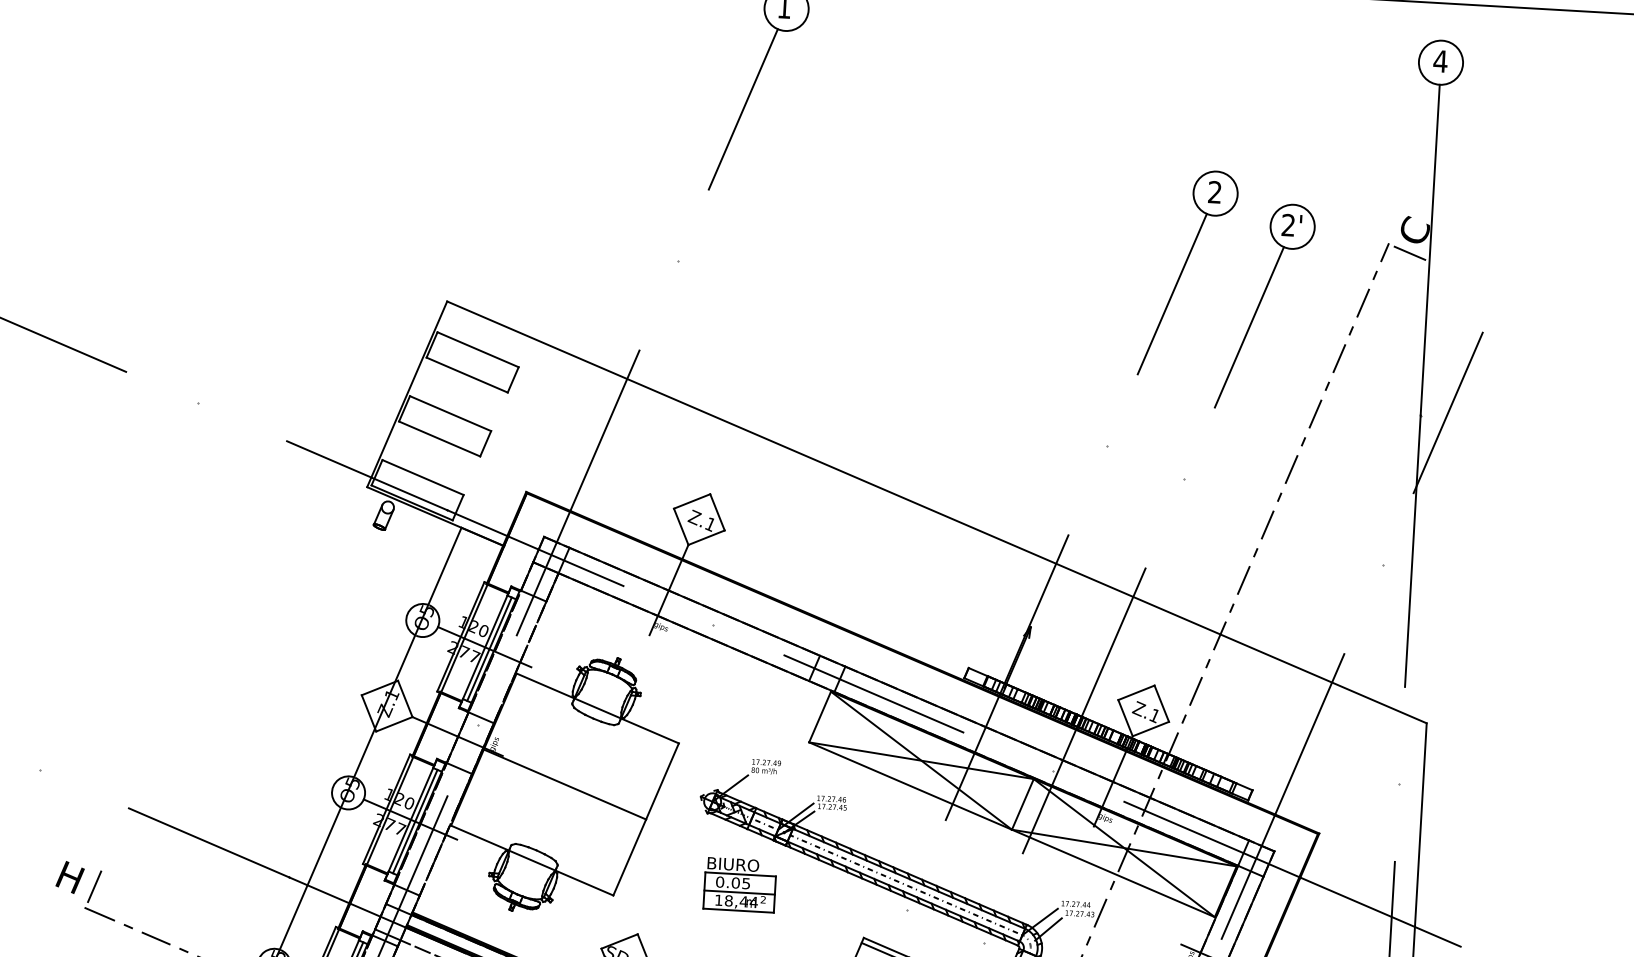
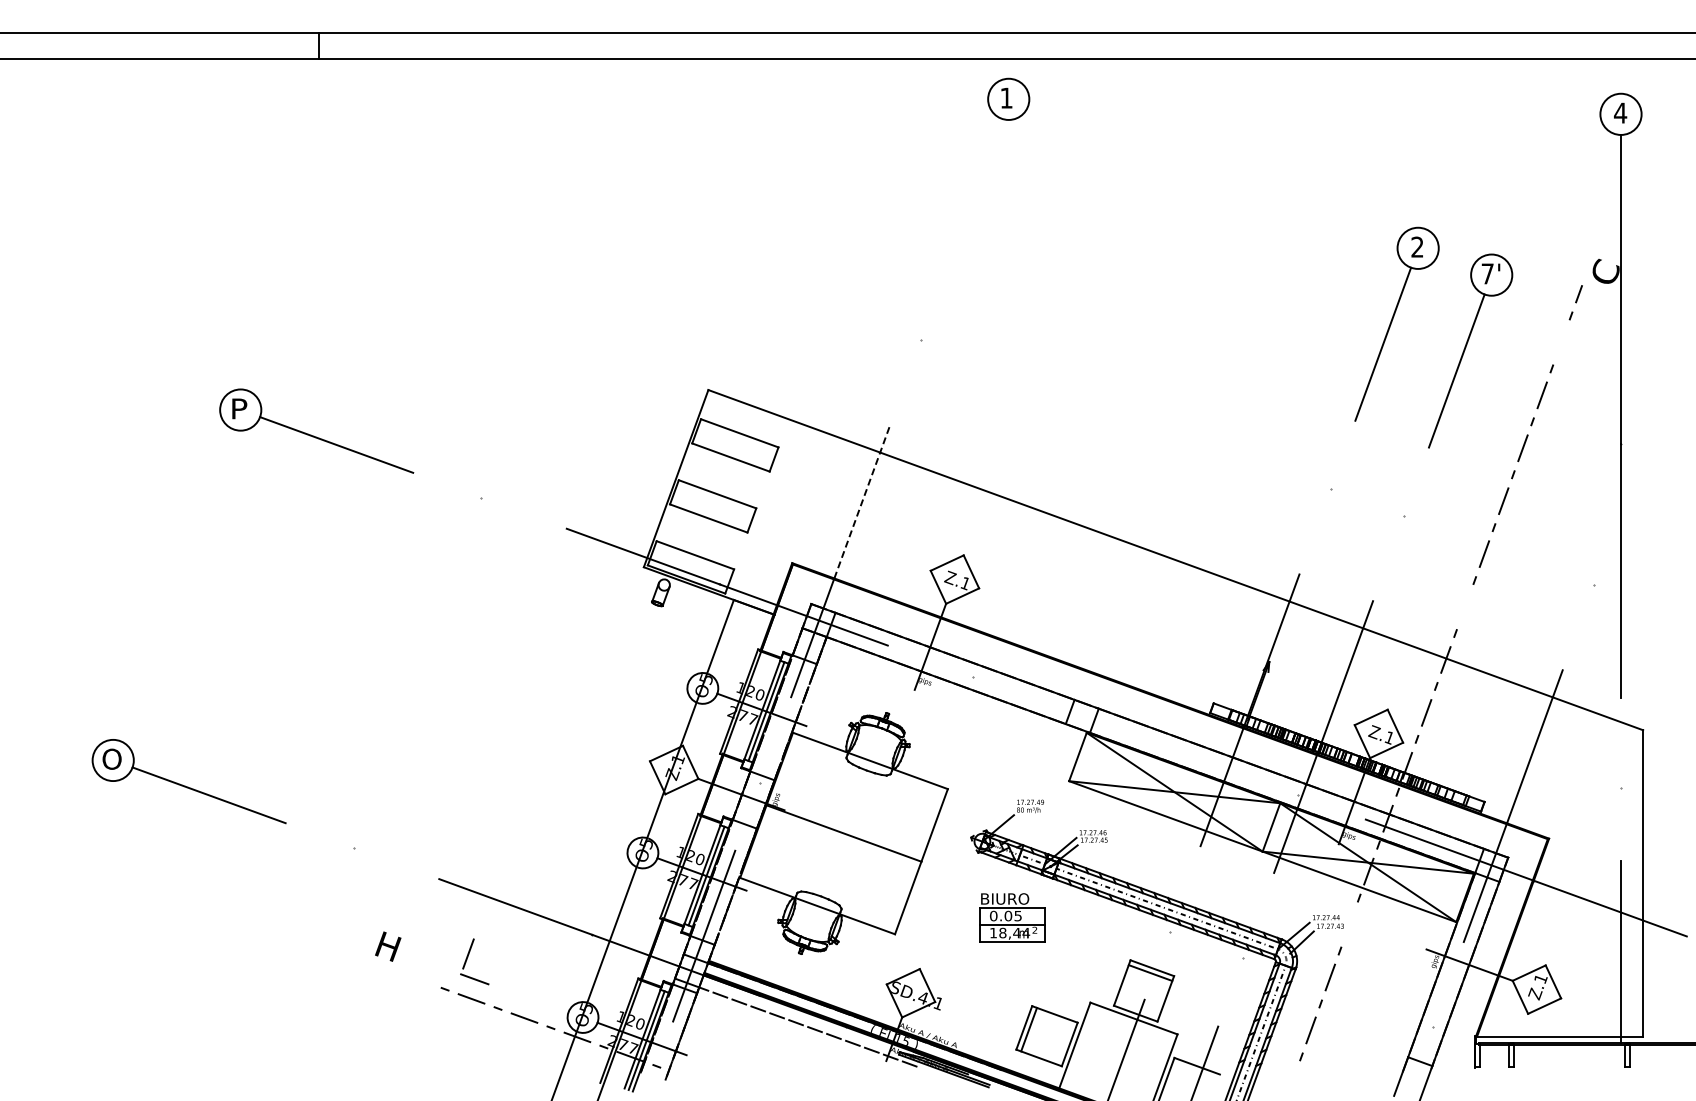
line: (743, 108) -> (973, 194), removed
text: (1288, 224) -> (1487, 273), 2' -> 7'
line: (1409, 253) -> (1601, 293), removed
line: (1363, 303) -> (1561, 342), removed
line: (1448, 412) -> (1646, 439), removed
line: (605, 430) -> (862, 501), solid -> dashed
line: (1243, 579) -> (1464, 606), removed
line: (873, 693) -> (1126, 732), removed
part: (93, 893) -> (467, 960), moved
line: (1100, 913) -> (1349, 924), removed

